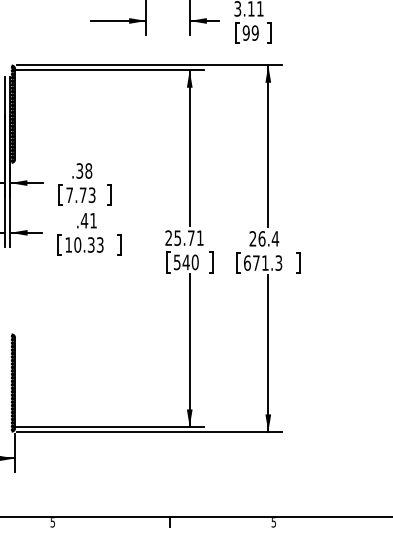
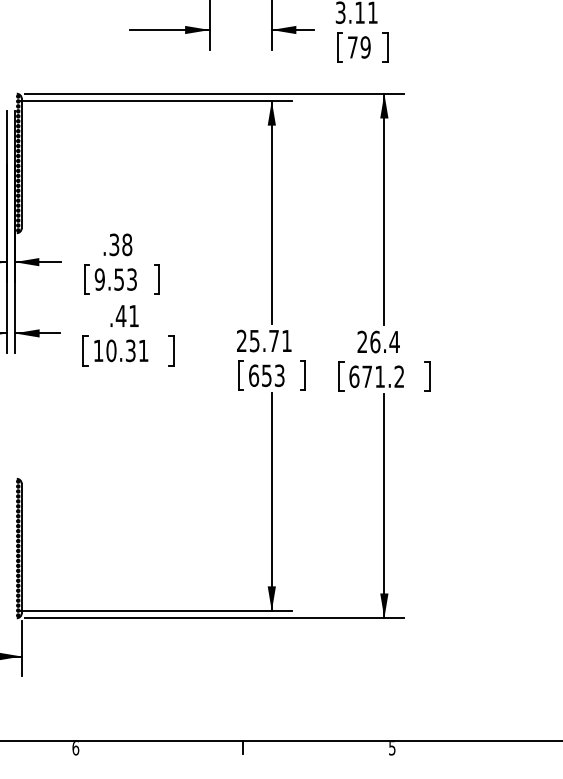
text: (245, 32) -> (351, 46), 99 -> 79
text: (76, 195) -> (109, 279), 7.73 -> 9.53
text: (99, 244) -> (142, 350), 10.33 -> 10.31
text: (185, 262) -> (265, 375), 540 -> 653
text: (278, 262) -> (398, 375), 671.3 -> 671.2
text: (52, 522) -> (75, 748), 5 -> 6

